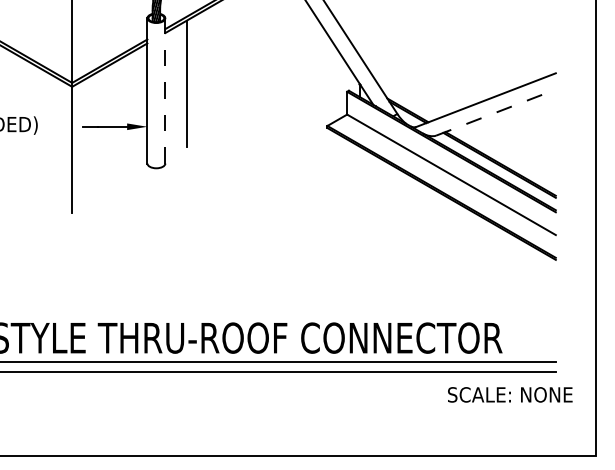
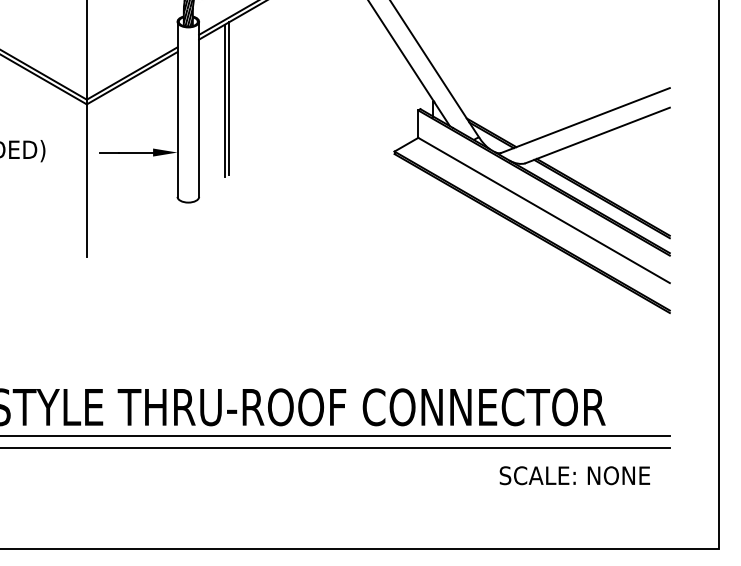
line: (190, 81) -> (229, 98), added
line: (165, 91) -> (199, 109), dashed -> solid
line: (496, 112) -> (598, 135), dashed -> solid
text: (509, 394) -> (574, 475), moved

